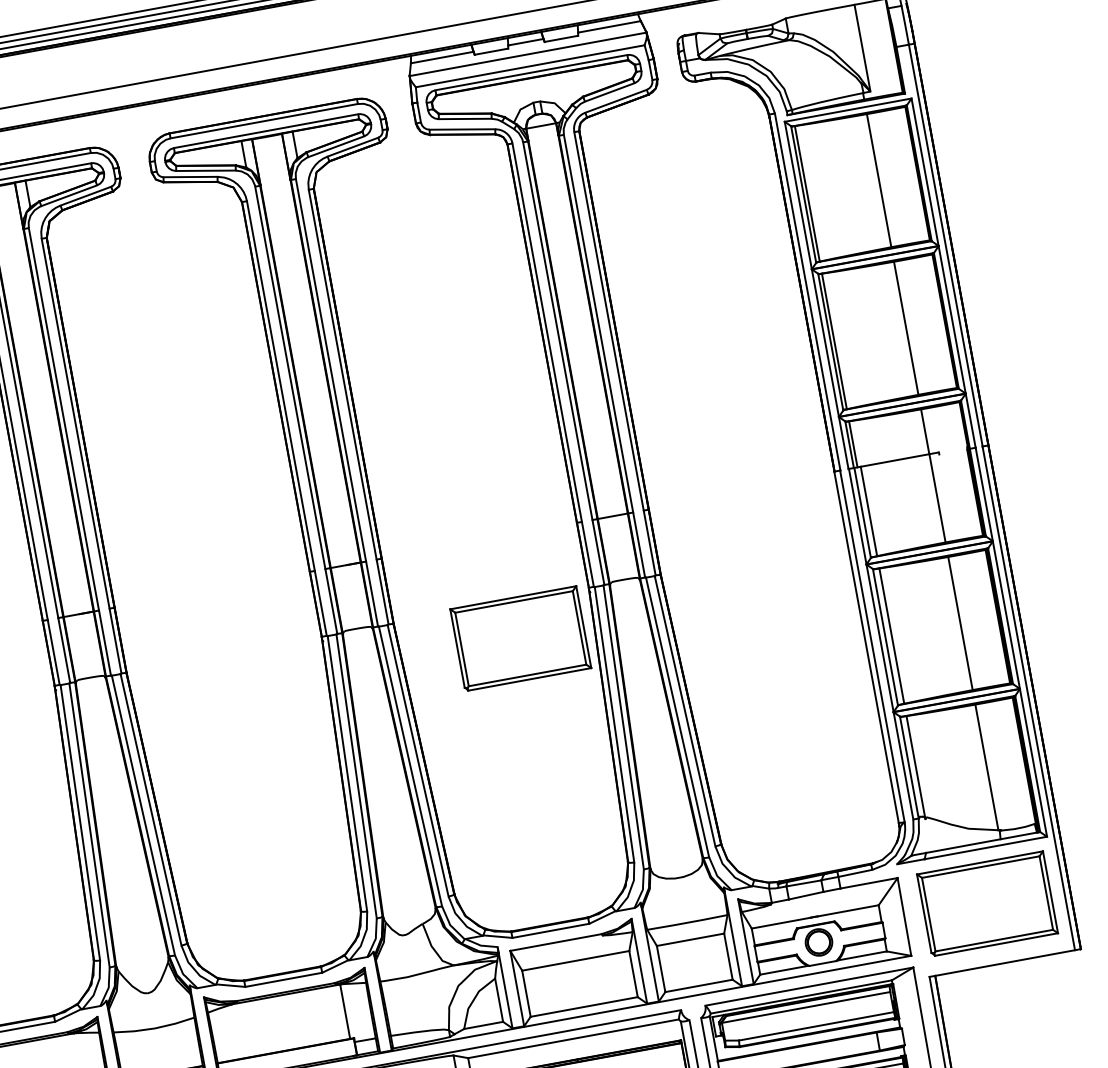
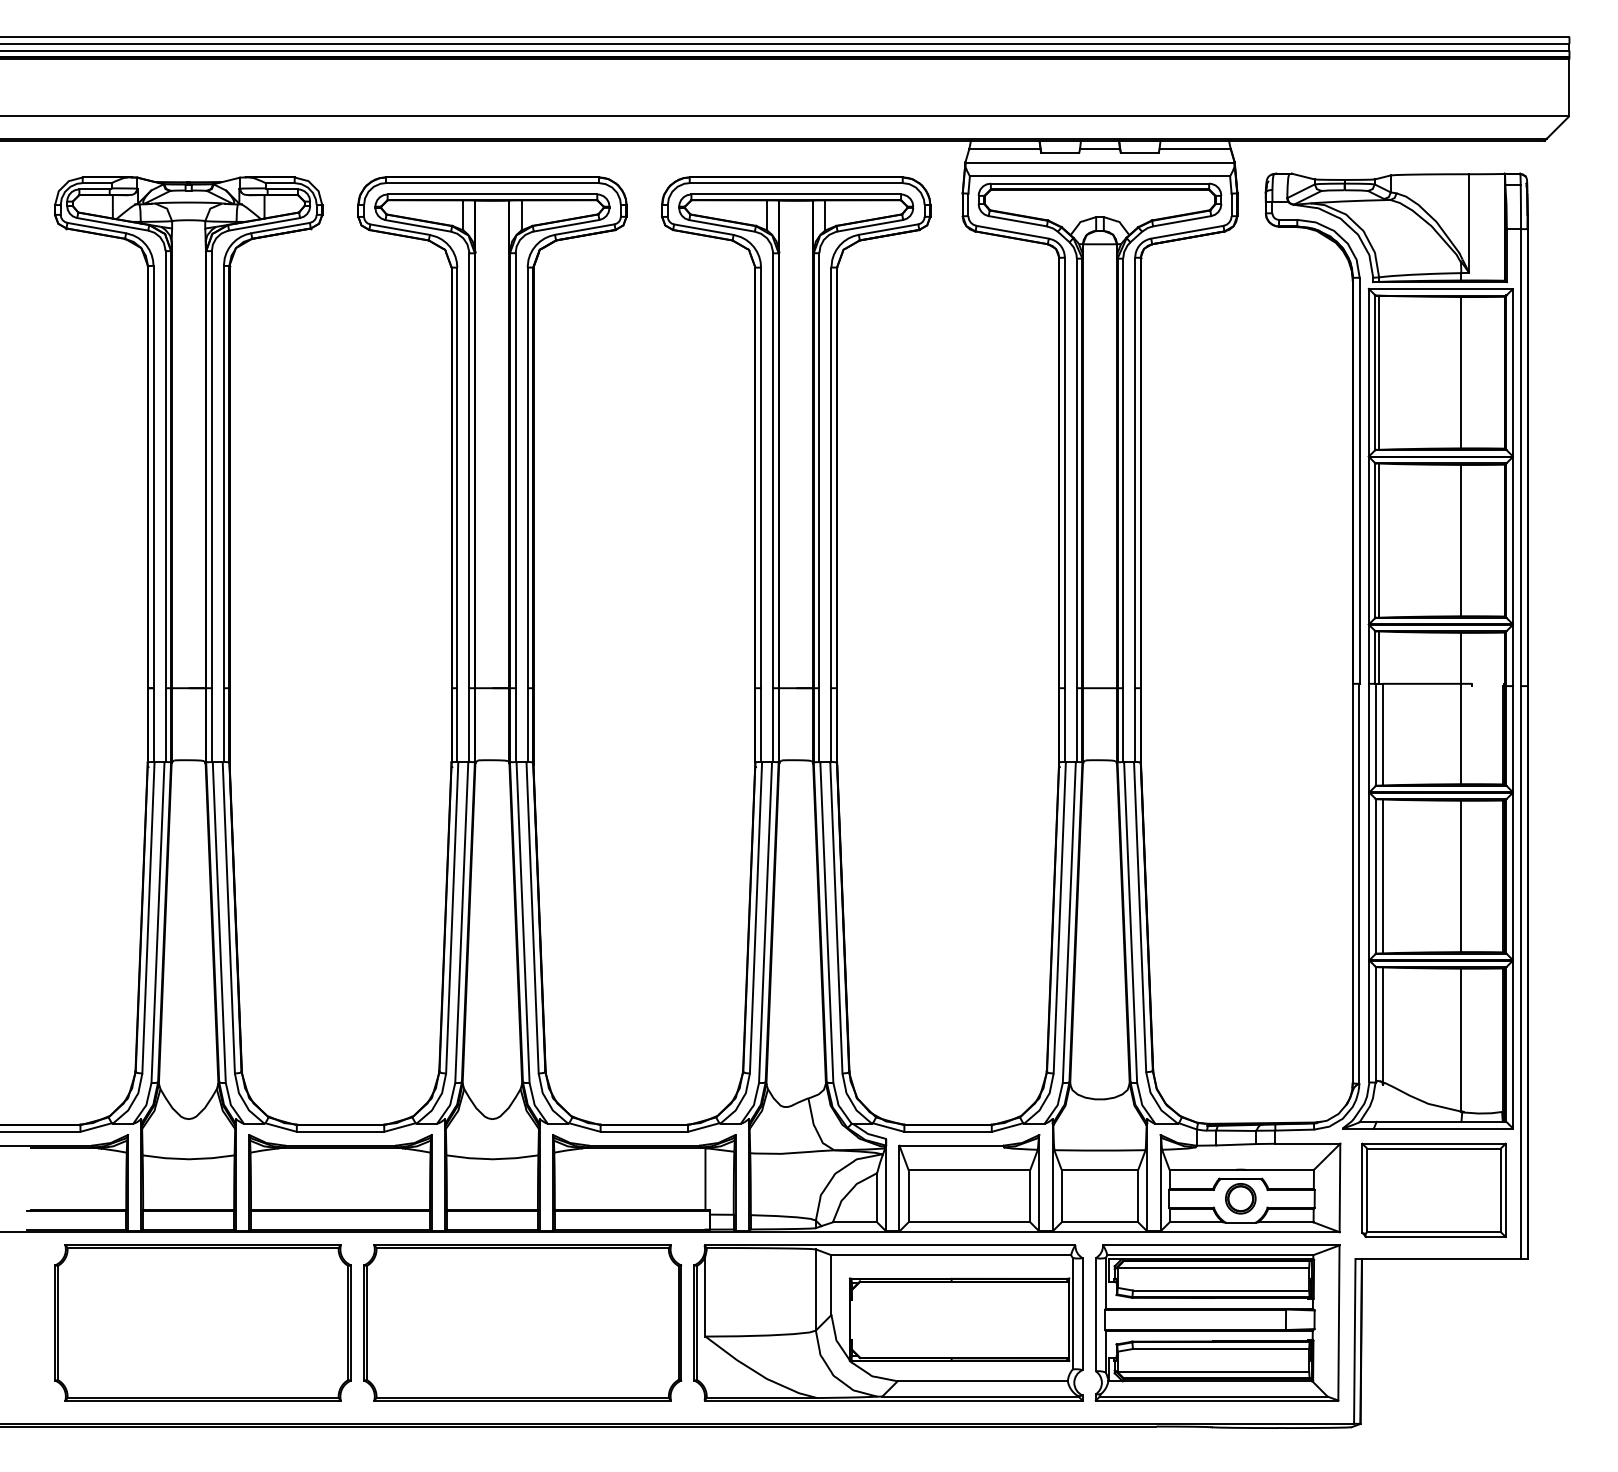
part: (520, 638) -> (973, 803), removed

